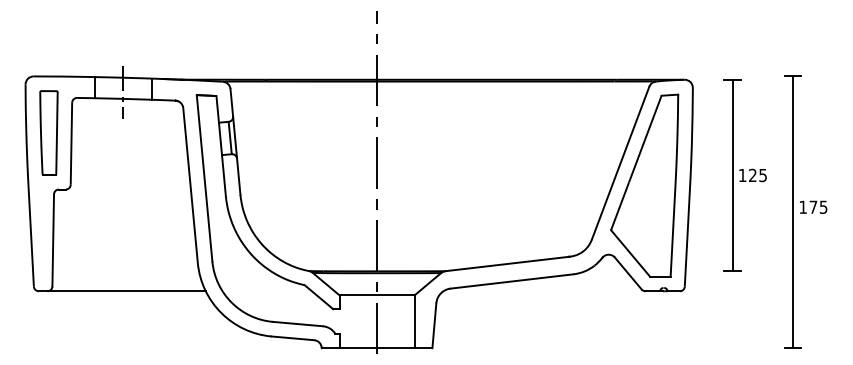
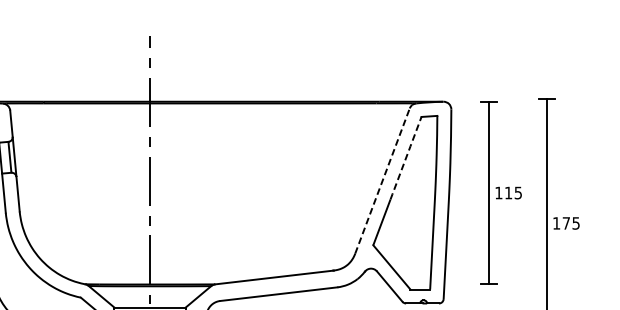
line: (645, 139) -> (406, 158), solid -> dashed
line: (620, 162) -> (382, 180), solid -> dashed
text: (752, 174) -> (508, 192), 125 -> 115

